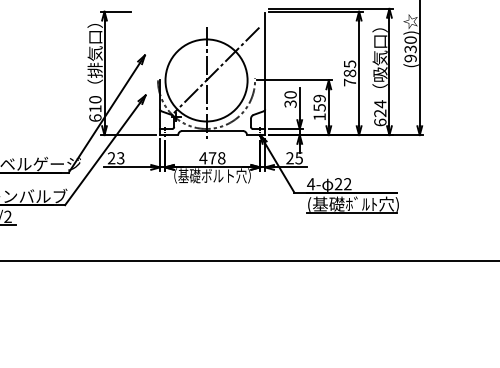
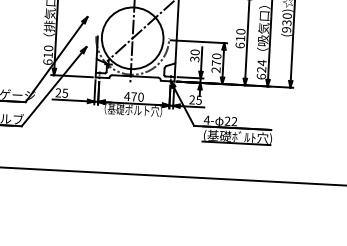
text: (349, 73) -> (240, 38), 785 -> 610
text: (319, 107) -> (216, 63), 159 -> 270
text: (120, 157) -> (65, 92), 23 -> 25
text: (221, 158) -> (140, 97), 478 -> 470

